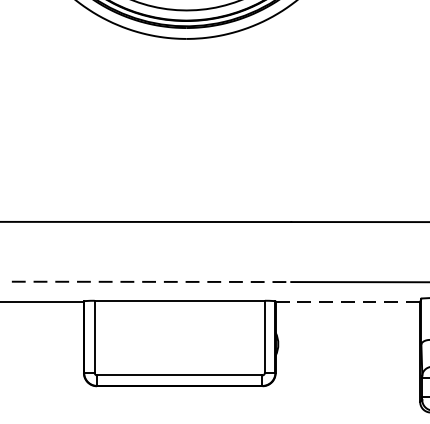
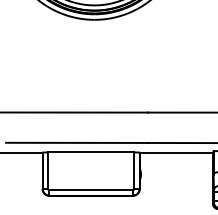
line: (150, 281) -> (76, 142), dashed -> solid
line: (348, 302) -> (176, 153), dashed -> solid

